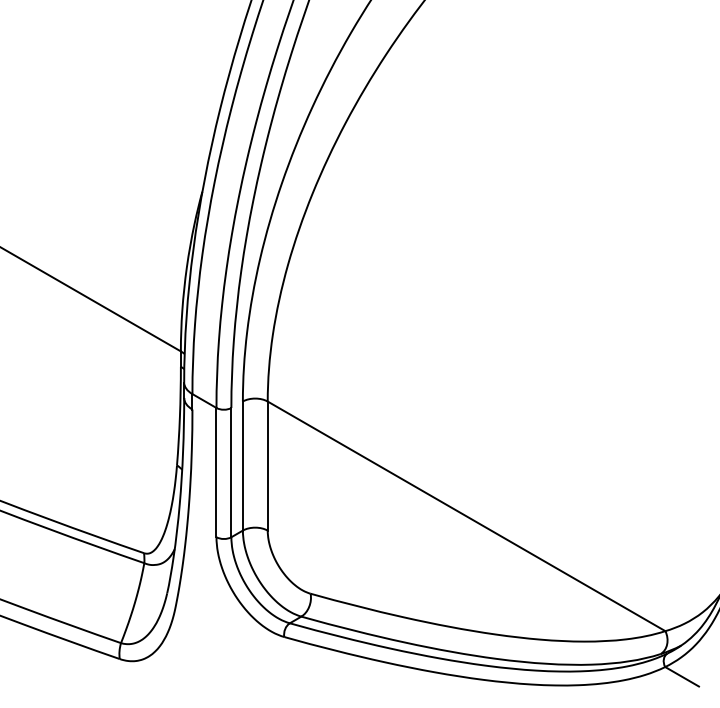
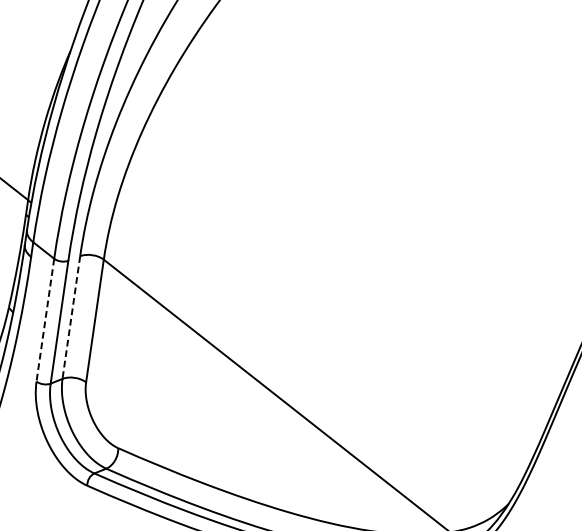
line: (242, 466) -> (70, 317), solid -> dashed
line: (216, 472) -> (45, 320), solid -> dashed

